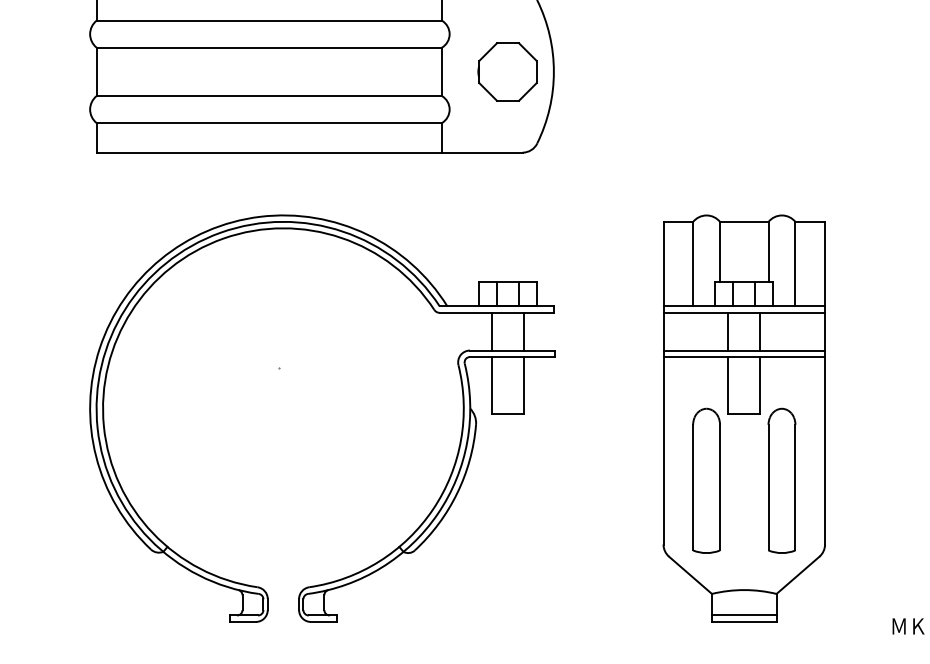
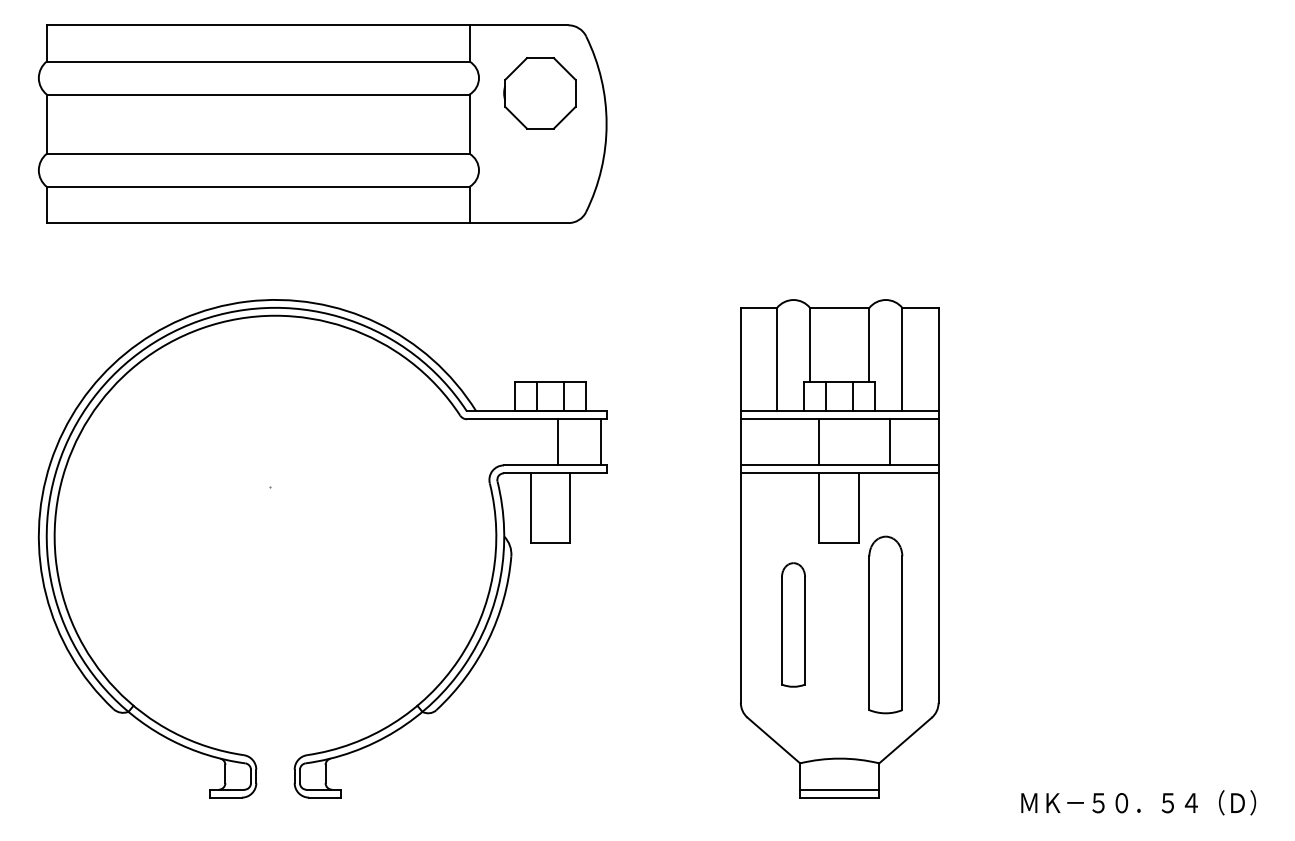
part: (507, 72) -> (539, 93), moved
line: (491, 331) -> (557, 442), moved
line: (524, 331) -> (601, 442), moved
line: (760, 331) -> (890, 442), moved
part: (706, 480) -> (793, 624), size x0.7

